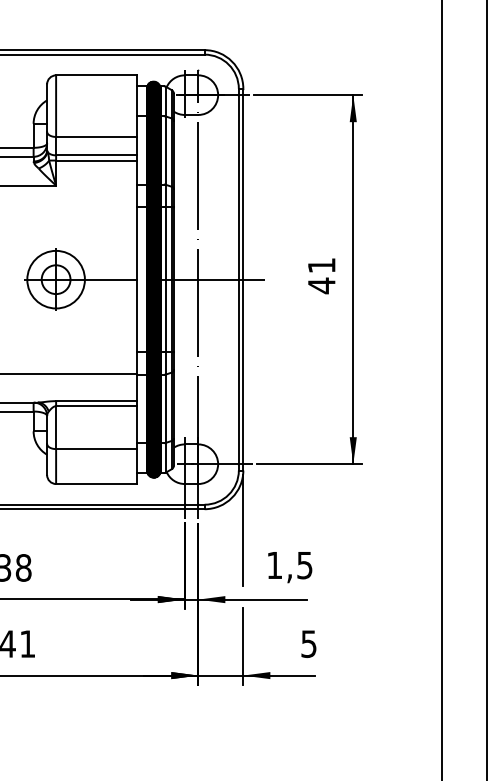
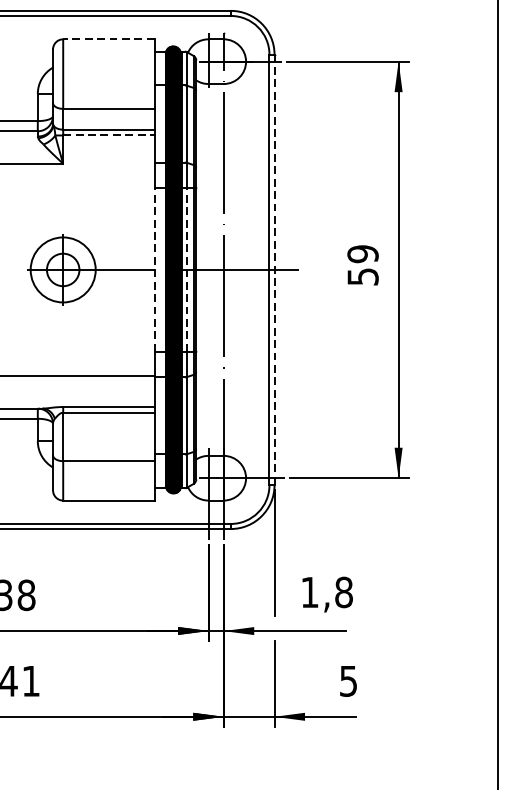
line: (96, 75) -> (108, 39), solid -> dashed
line: (96, 160) -> (108, 135), solid -> dashed
text: (321, 275) -> (362, 265), 41 -> 59
line: (137, 279) -> (155, 269), solid -> dashed
line: (166, 279) -> (187, 269), solid -> dashed
line: (243, 279) -> (274, 269), solid -> dashed
text: (304, 565) -> (343, 592), 1,5 -> 1,8

